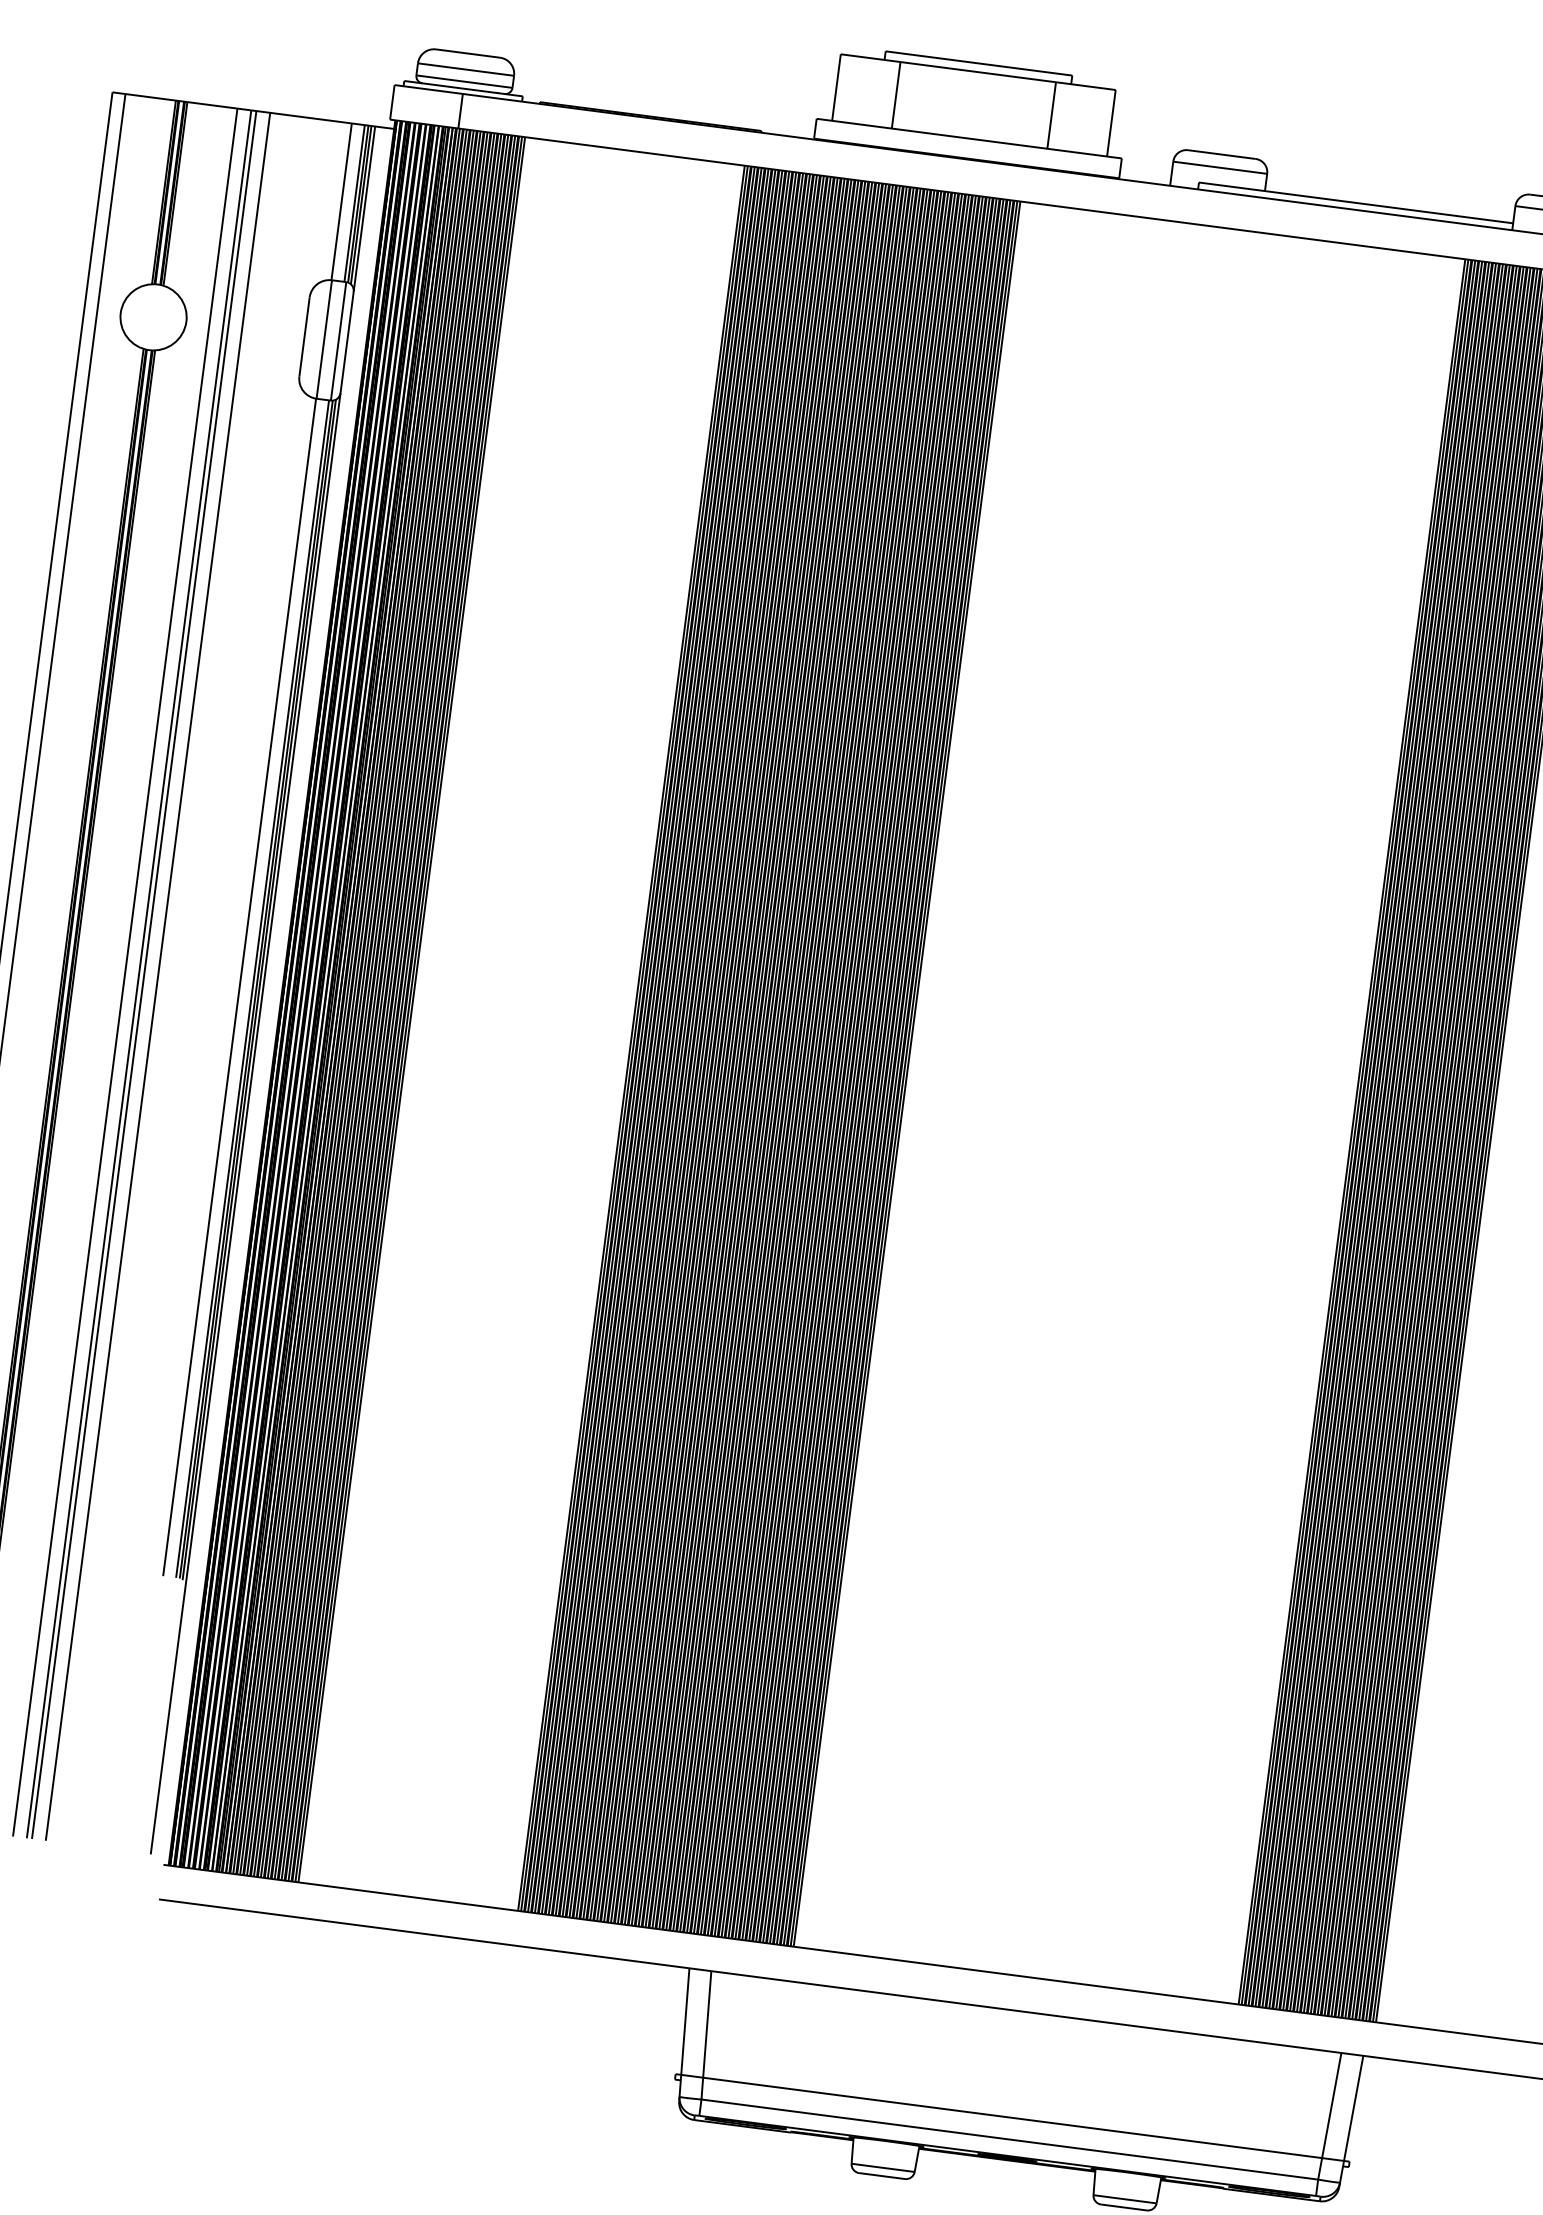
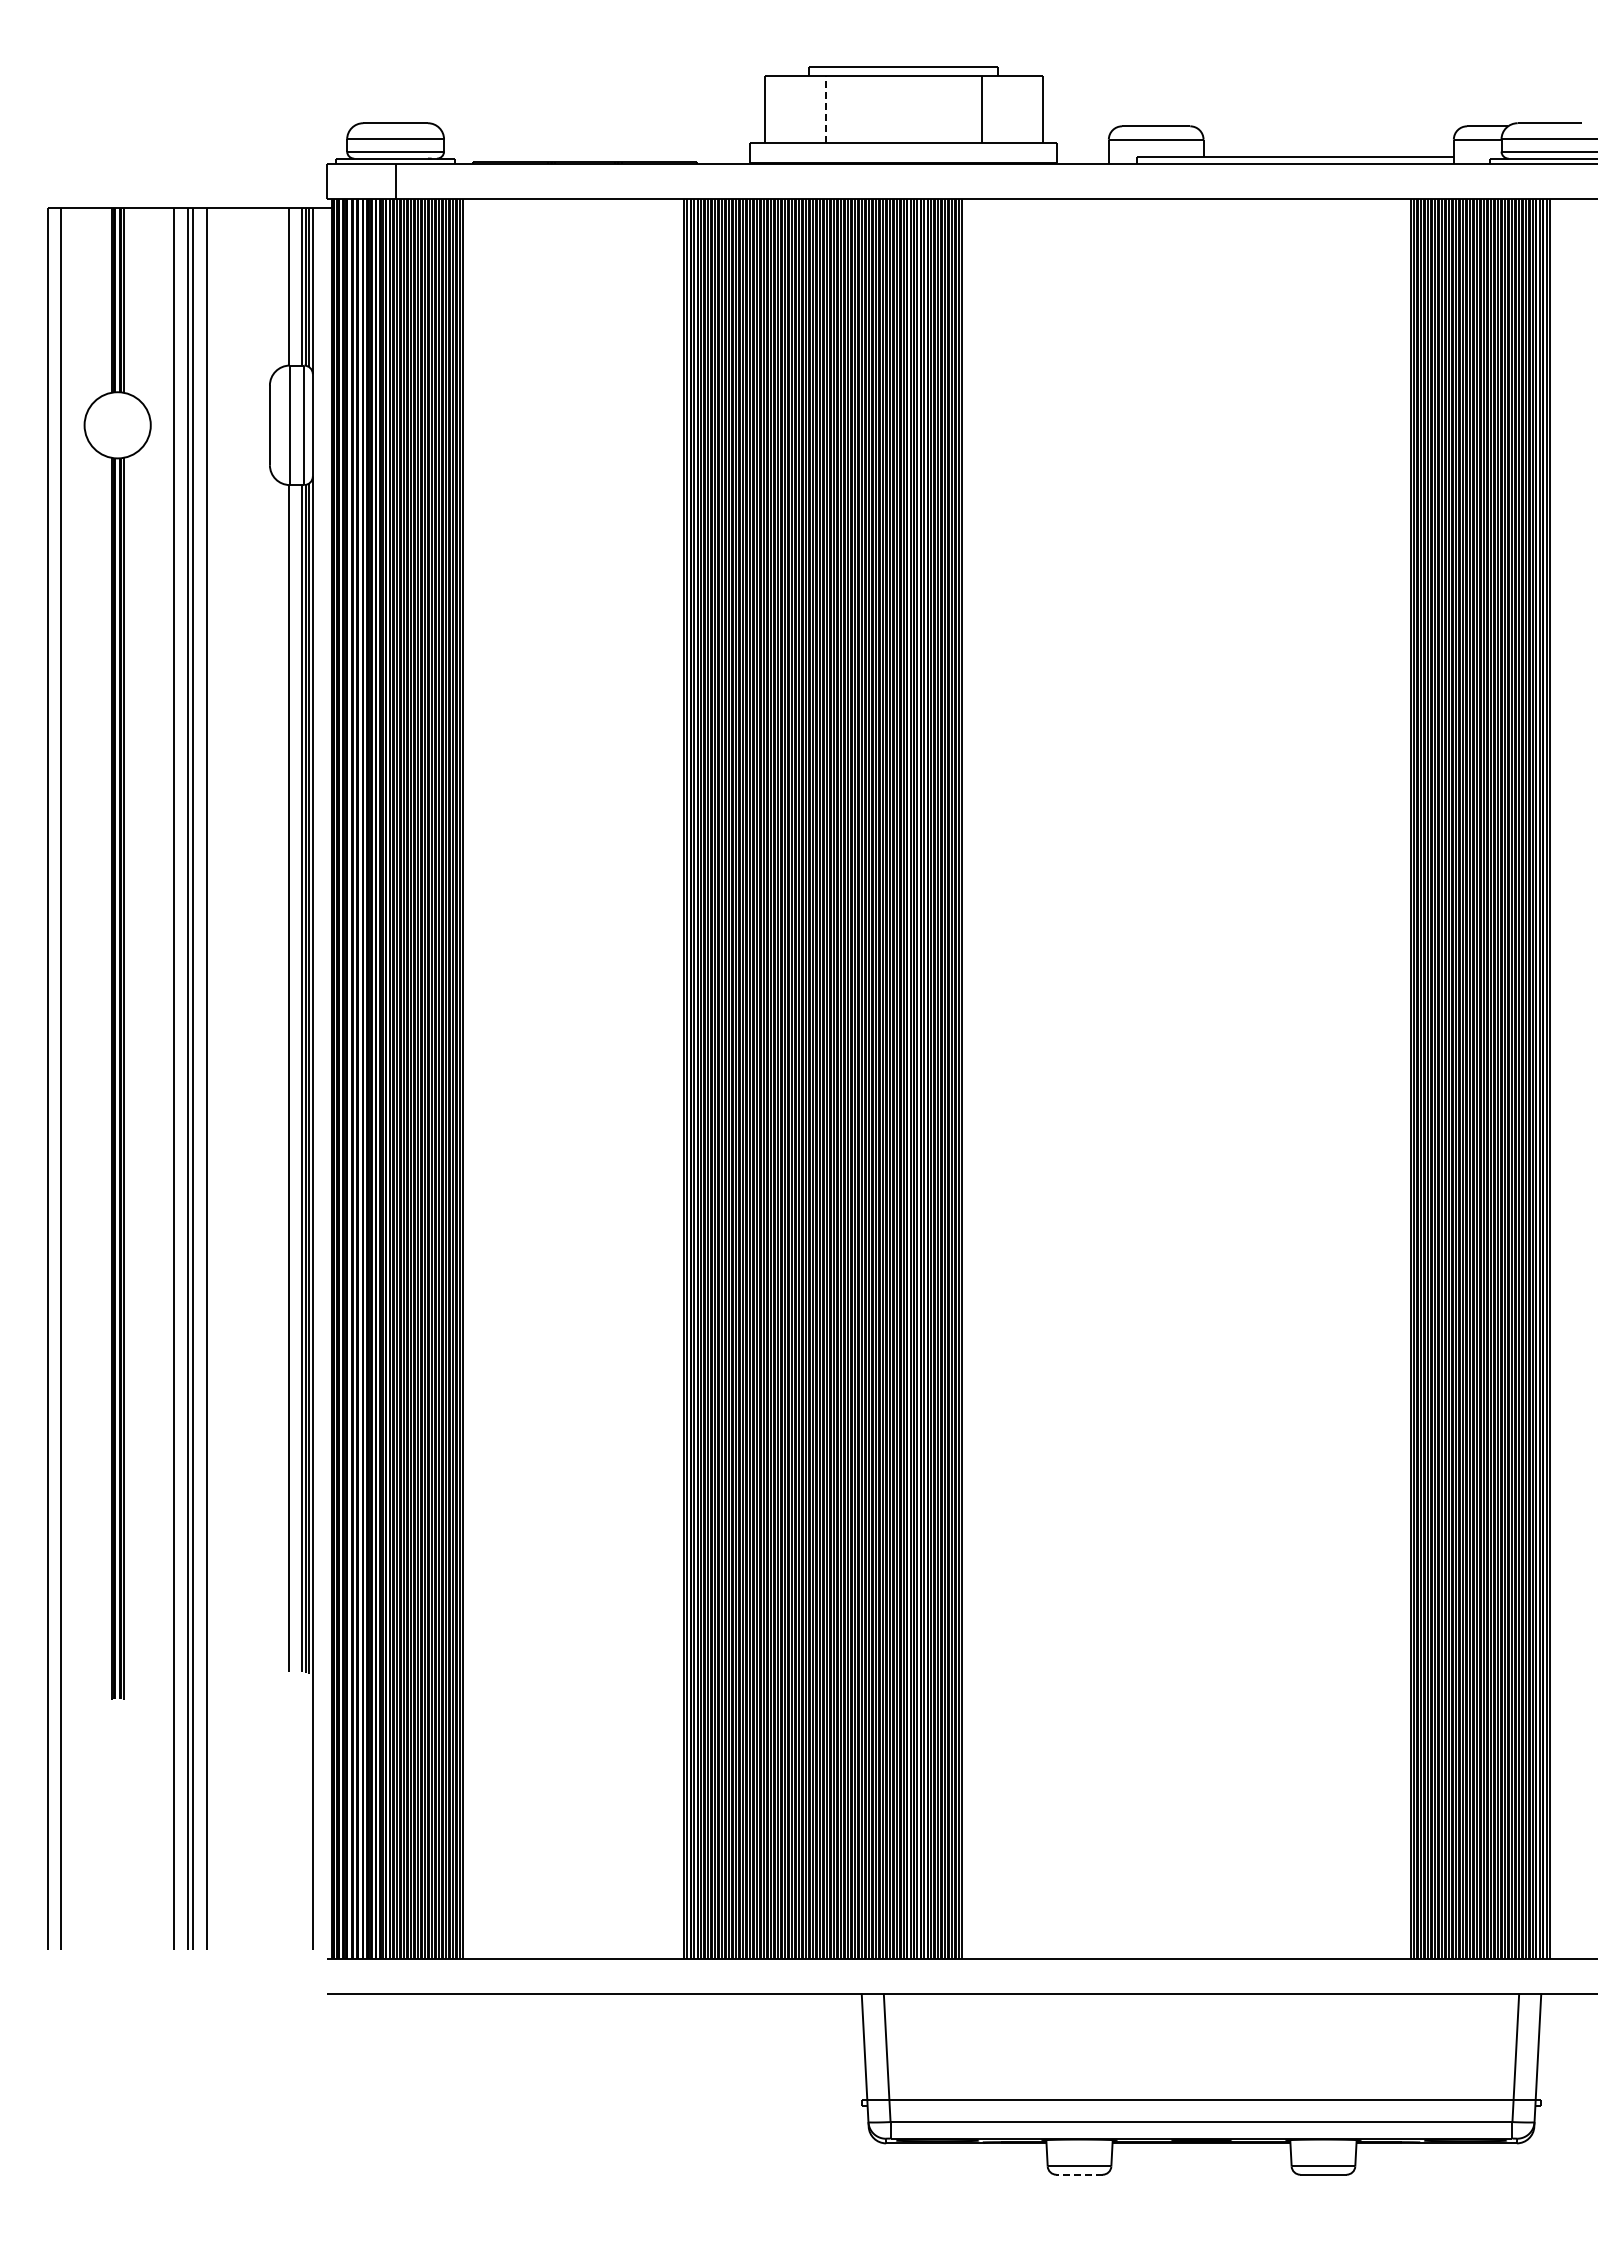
line: (896, 95) -> (825, 109), solid -> dashed
line: (882, 2175) -> (1079, 2174), solid -> dashed

